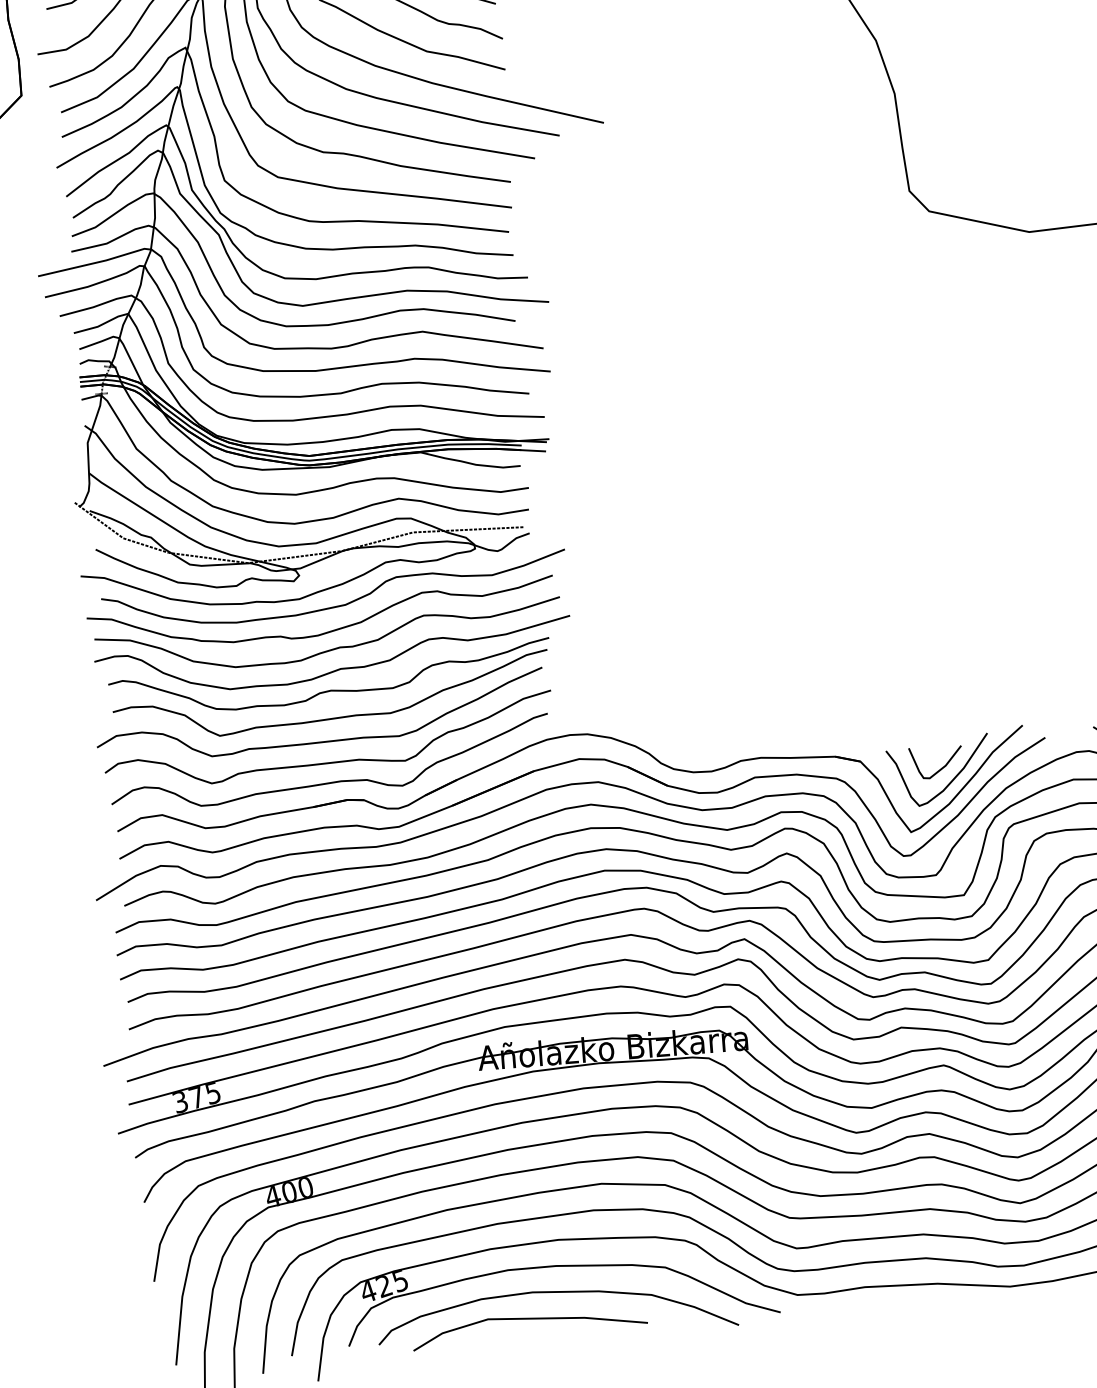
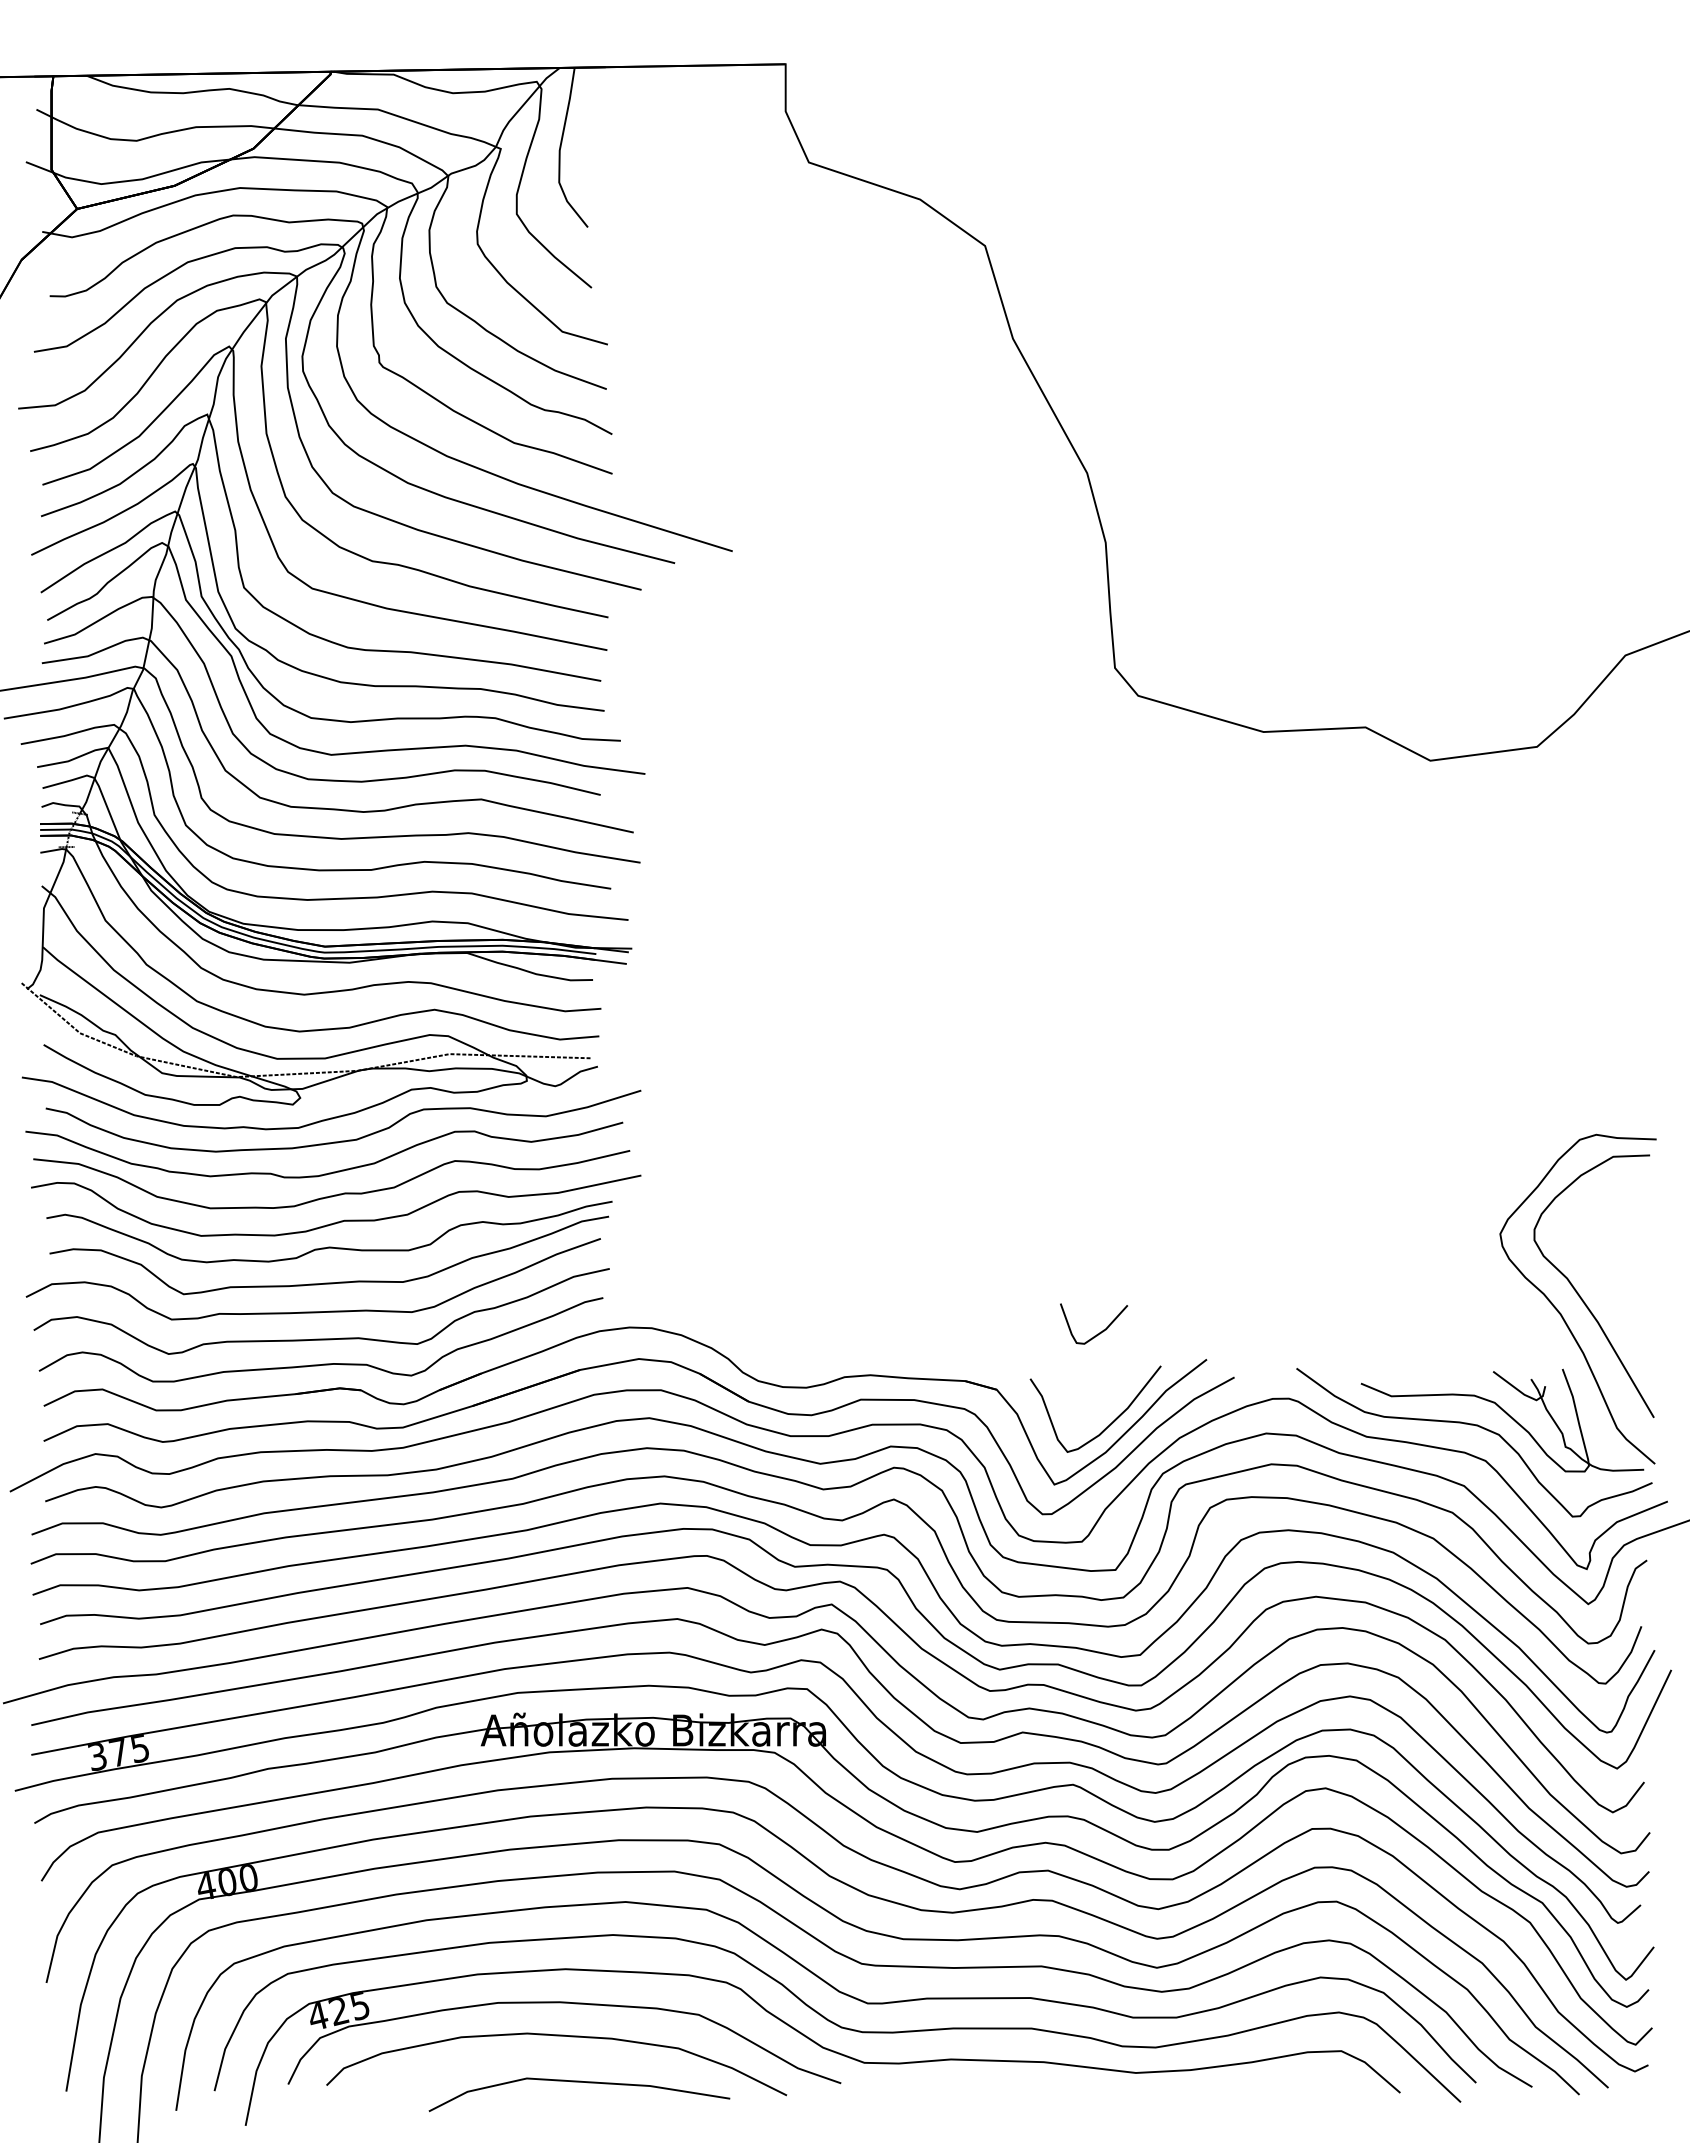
part: (941, 767) -> (1100, 1331), moved
part: (529, 1319) -> (579, 2082), moved

